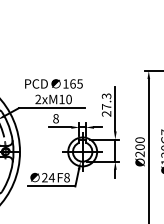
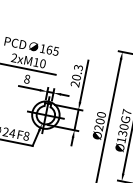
text: (106, 106) -> (76, 77), 27.3 -> 20.3

